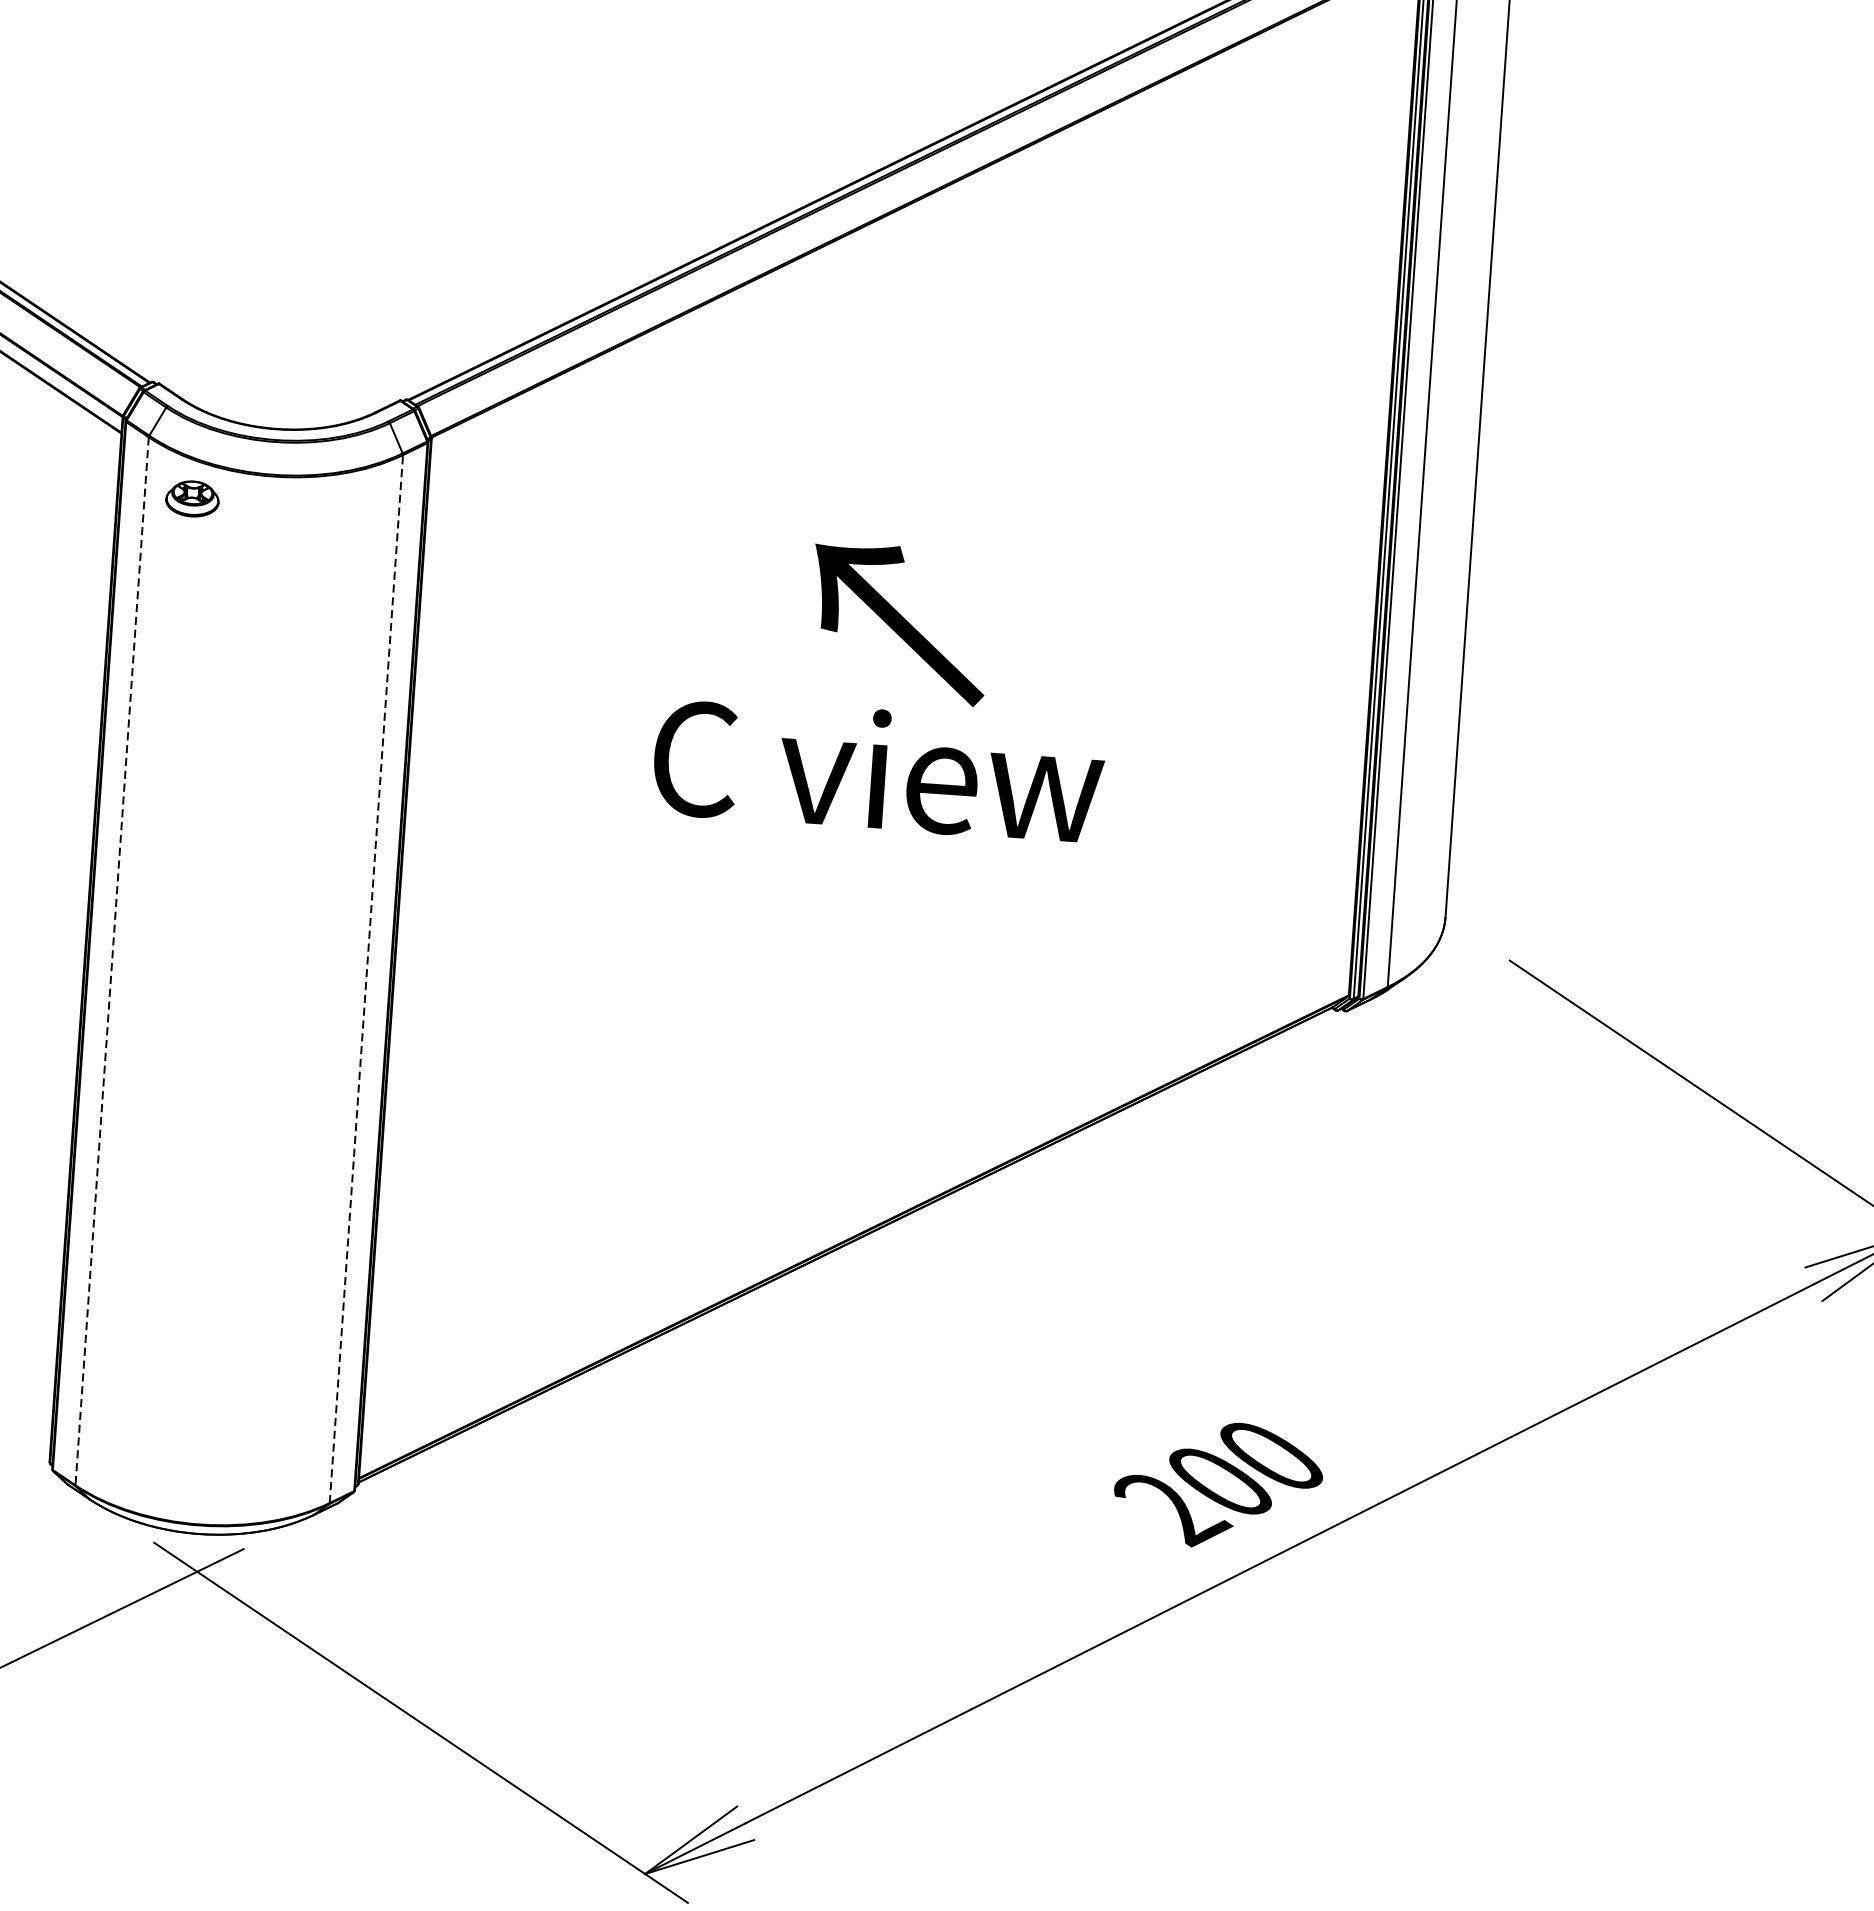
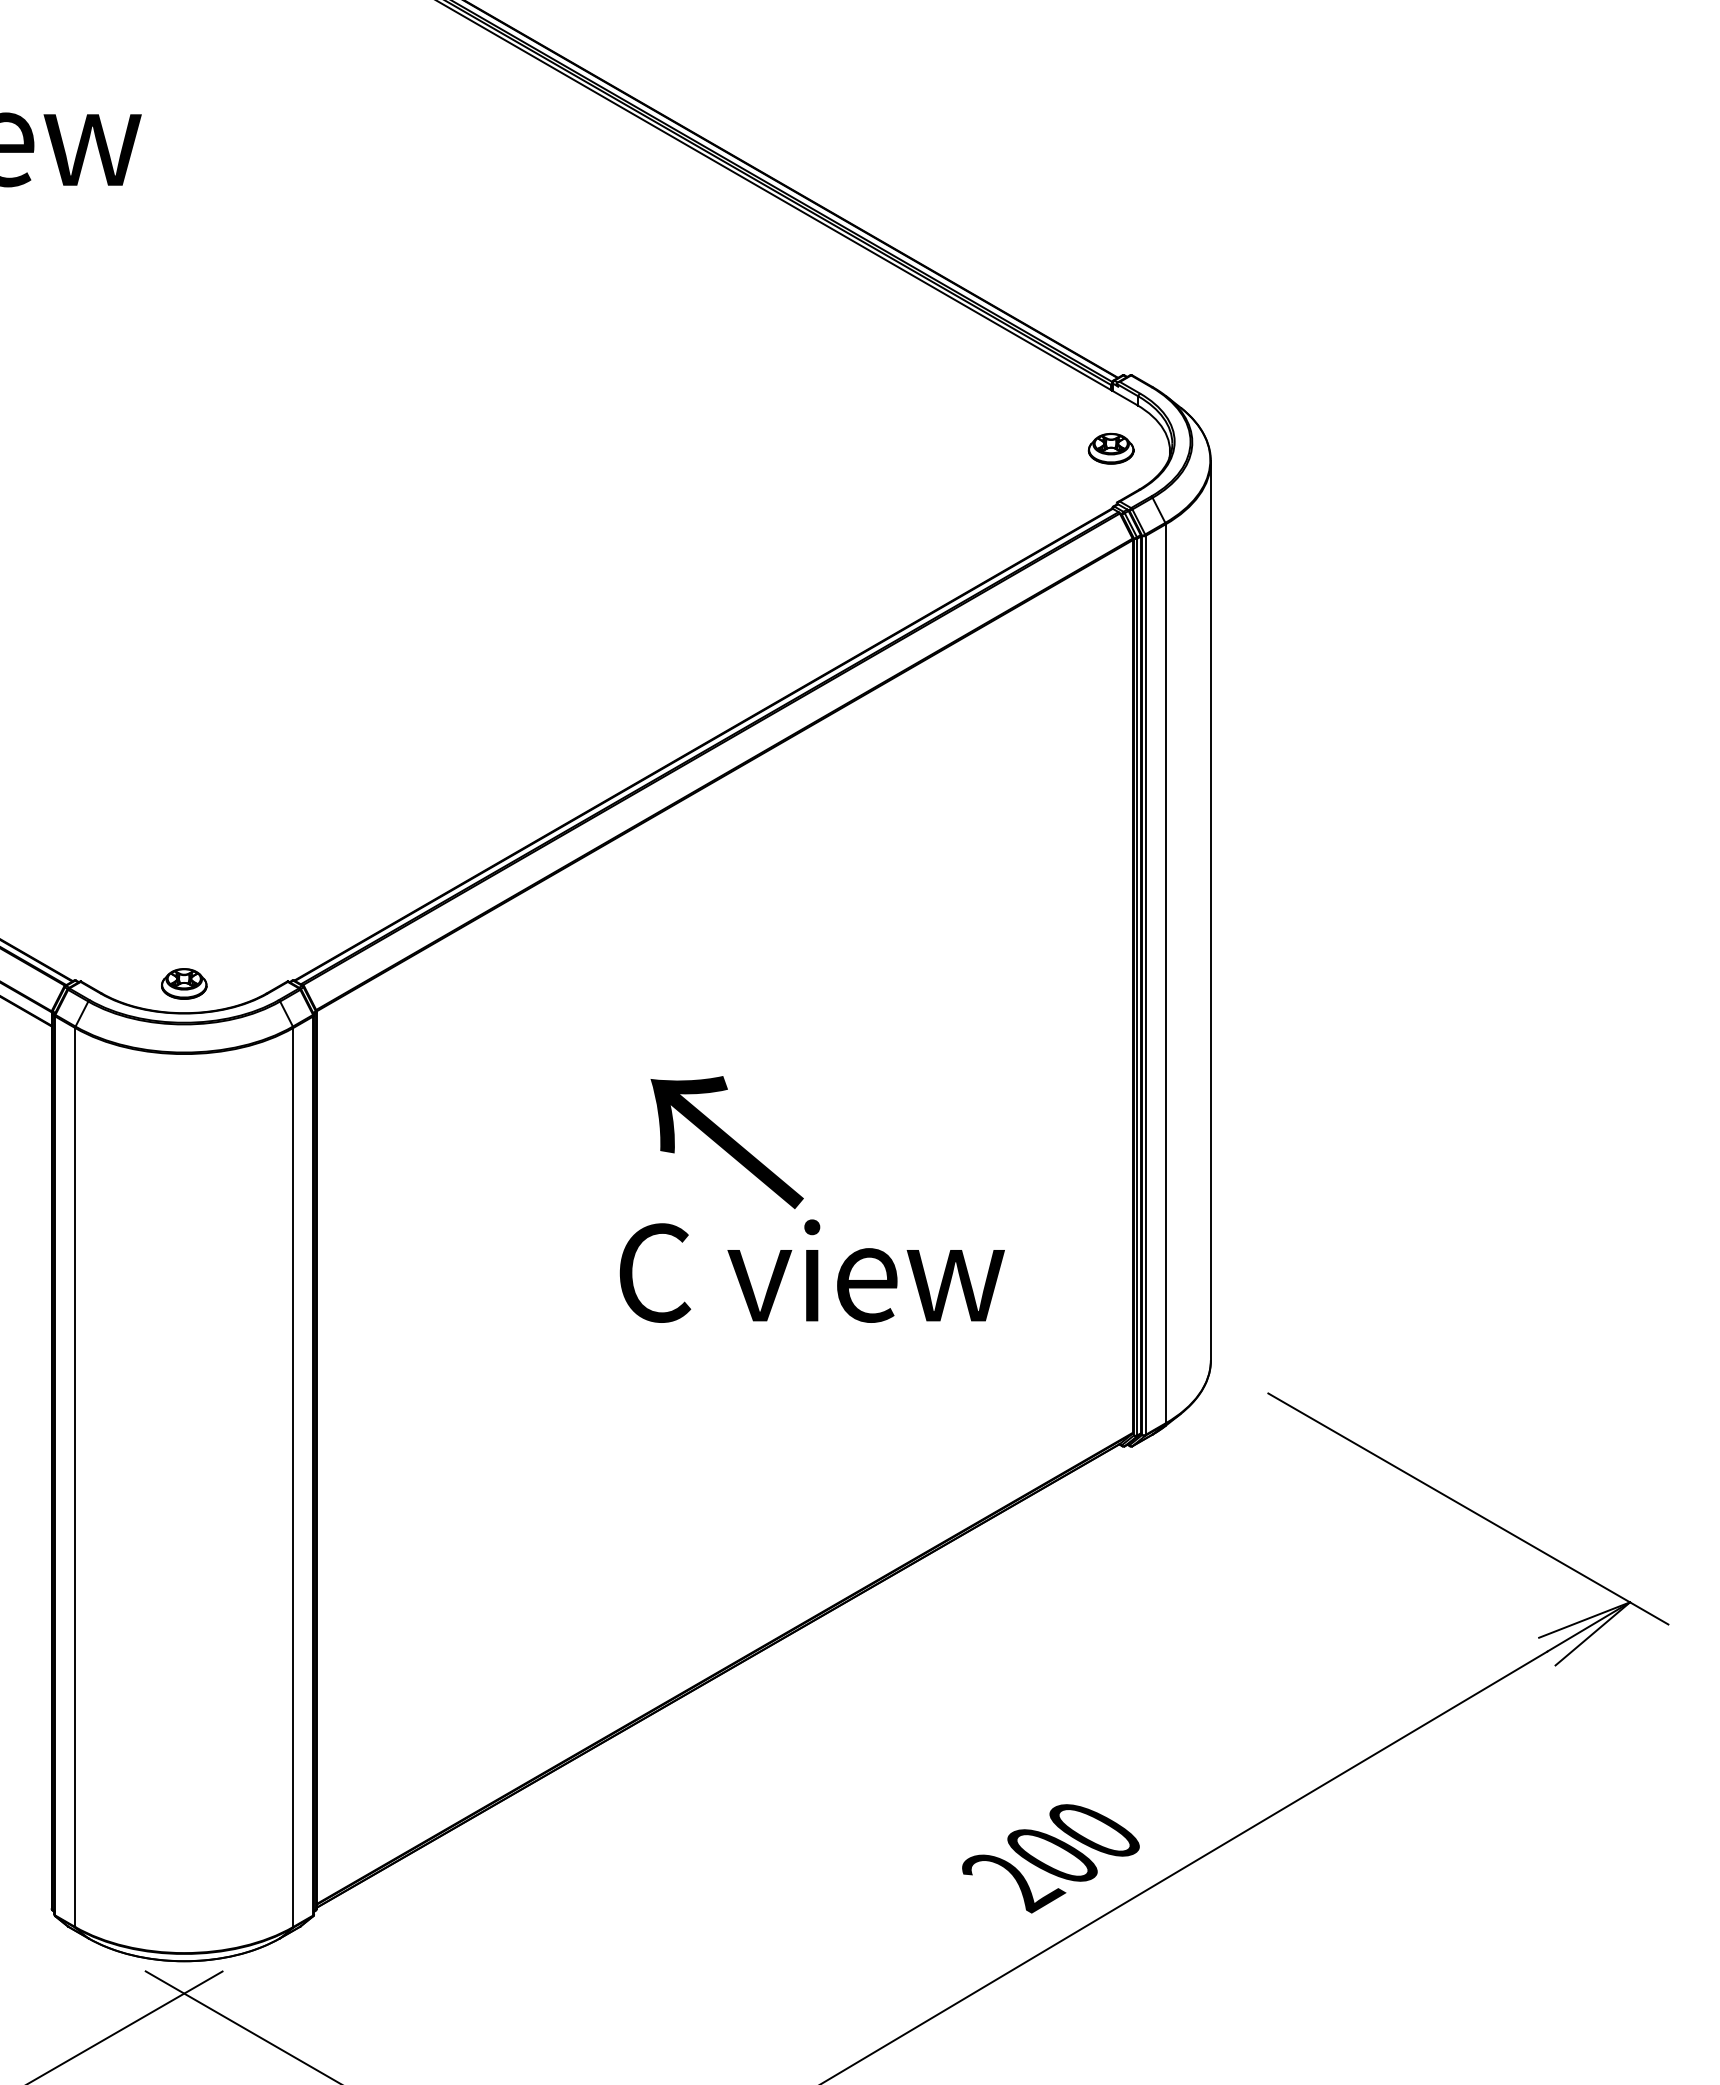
part: (192, 498) -> (184, 983), moved
text: (877, 768) -> (811, 1270), moved
line: (112, 961) -> (75, 1477), dashed -> solid
line: (366, 977) -> (293, 1476), dashed -> solid

